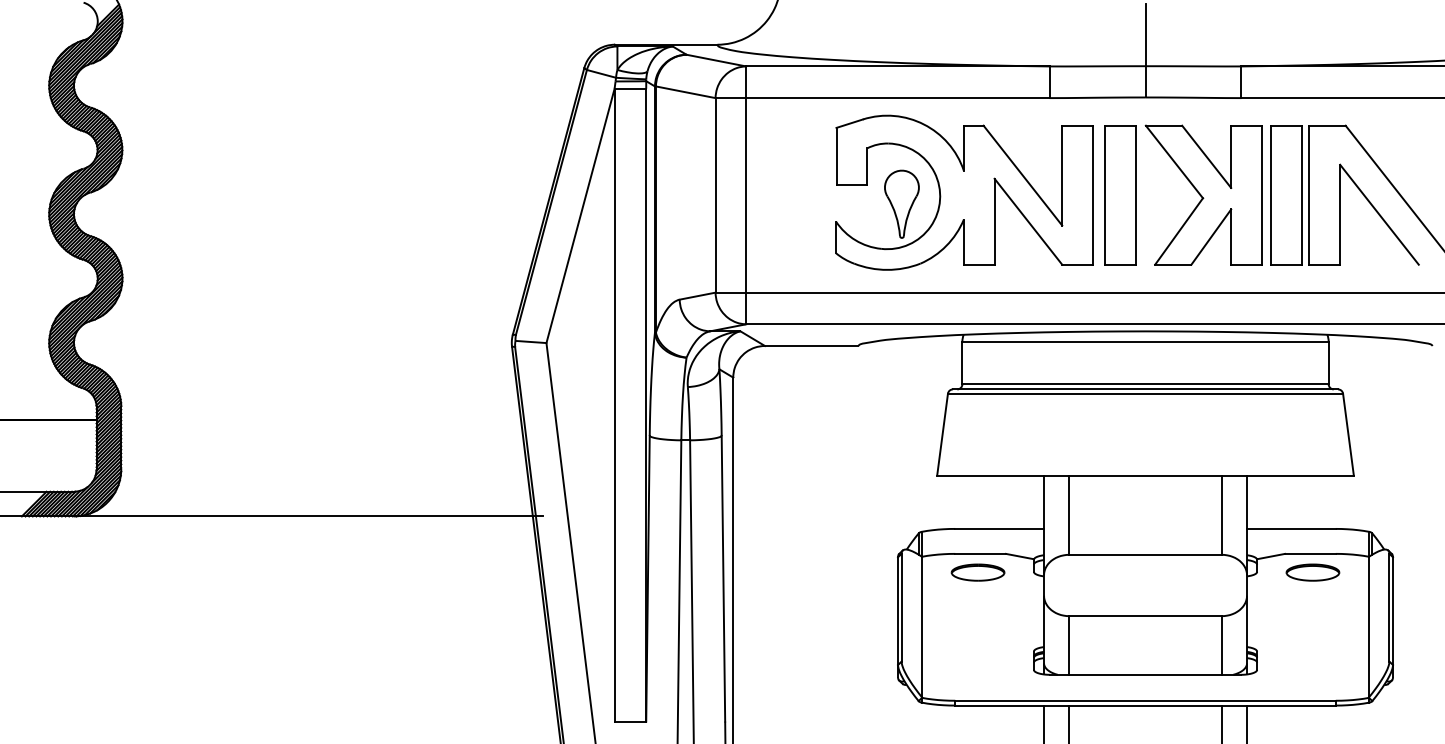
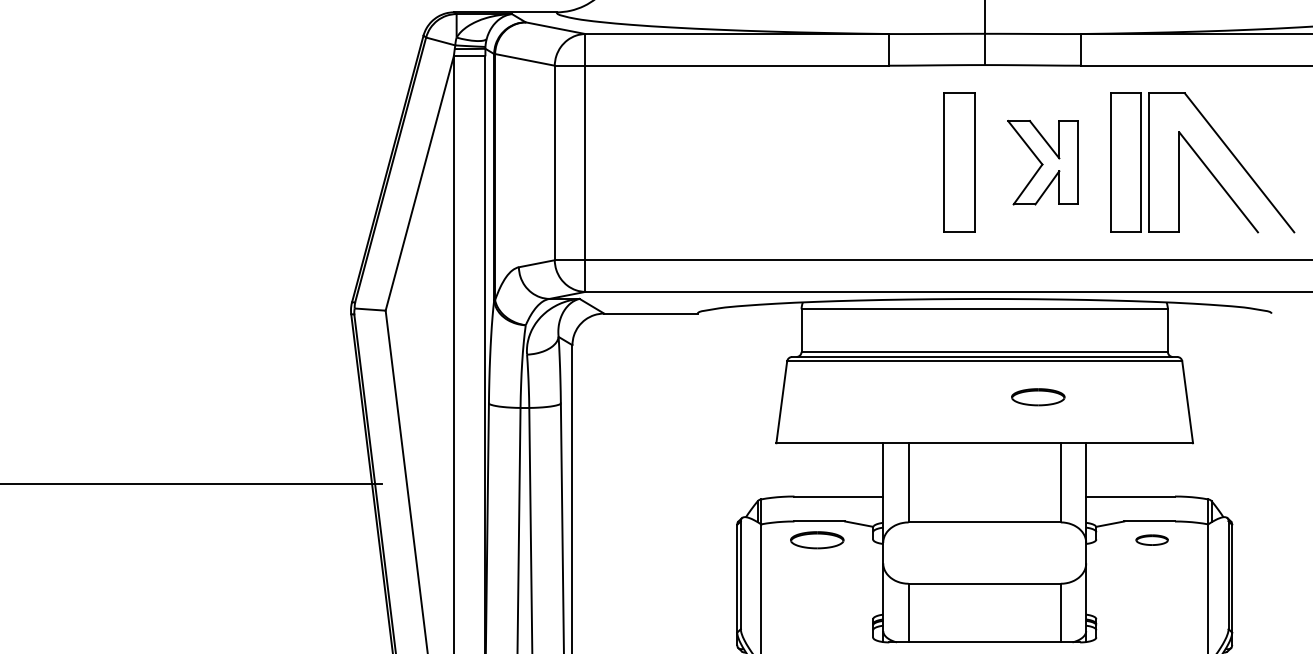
part: (964, 192) -> (803, 160), removed
part: (1203, 194) -> (1042, 162), size x0.6
part: (1198, 429) -> (1037, 397), added
part: (1312, 572) -> (1151, 540), size x0.6

